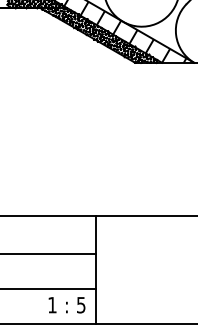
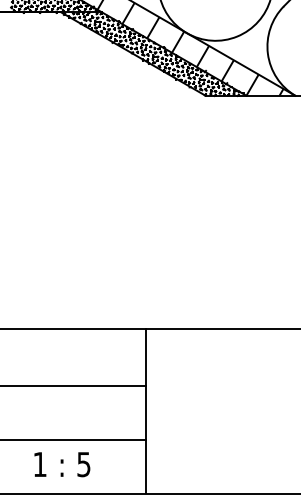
text: (66, 305) -> (61, 465), moved

